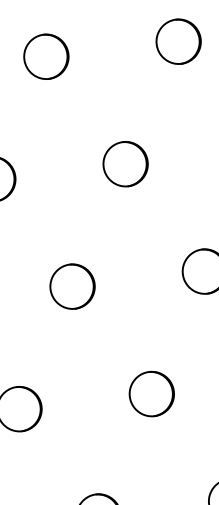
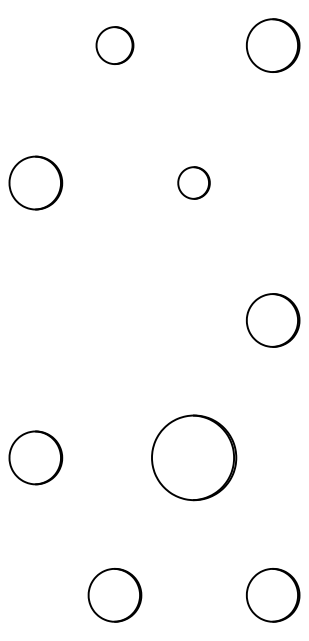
part: (45, 56) -> (114, 45), size x0.7
part: (125, 163) -> (193, 182), size x0.6
part: (72, 286) -> (114, 320), removed
part: (151, 393) -> (193, 457), size x1.6

